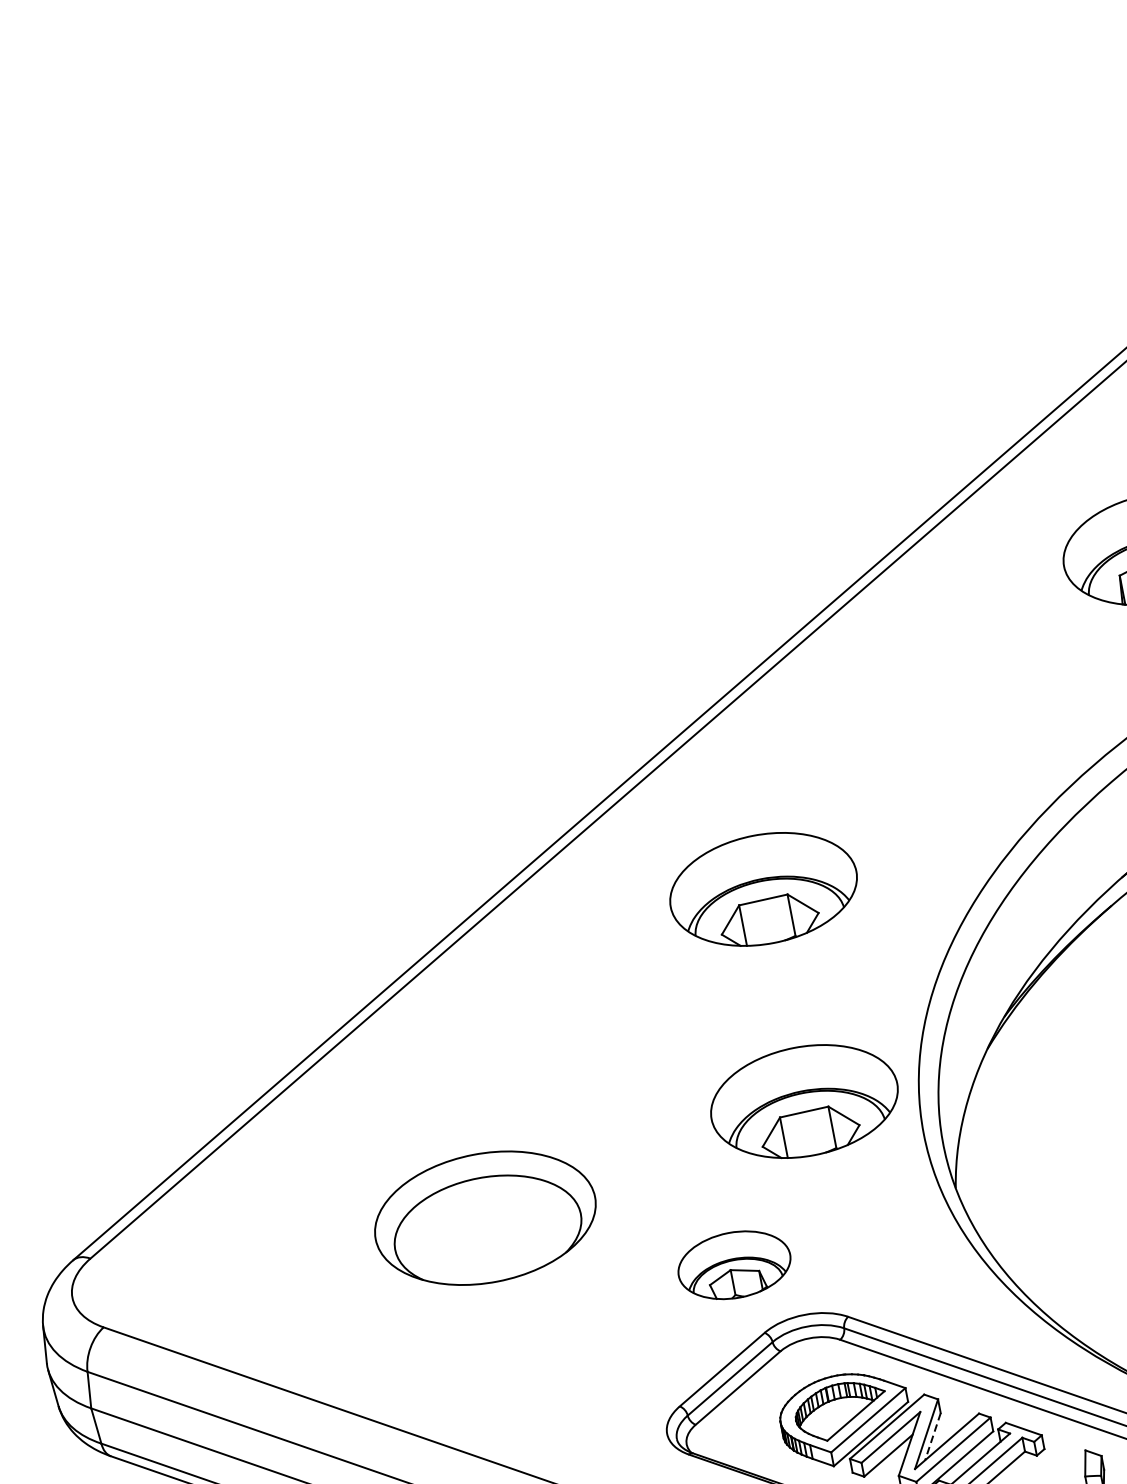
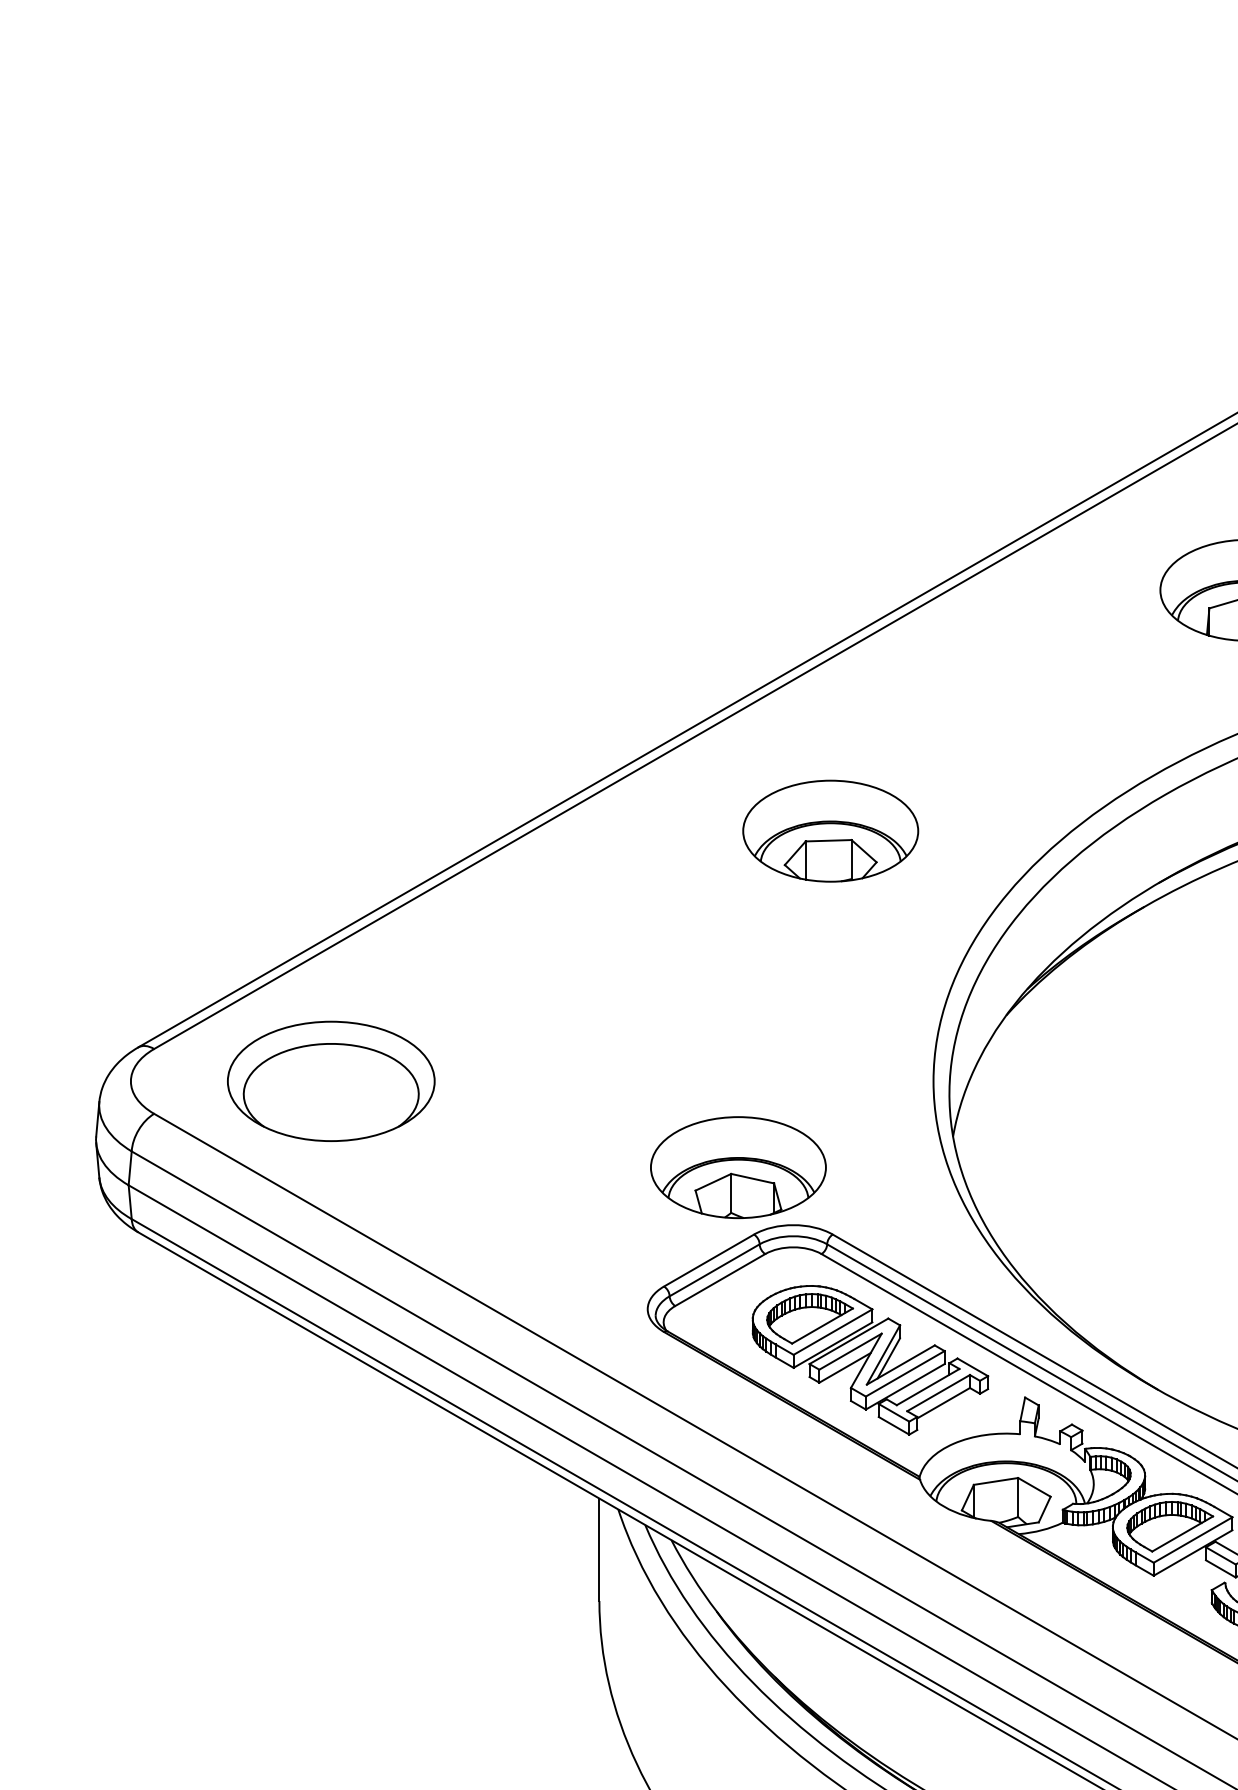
part: (804, 1100) -> (830, 1030), removed
part: (485, 1217) -> (331, 1080), moved
part: (734, 1264) -> (738, 1167), size x1.67
line: (932, 1436) -> (888, 1358), dashed -> solid

